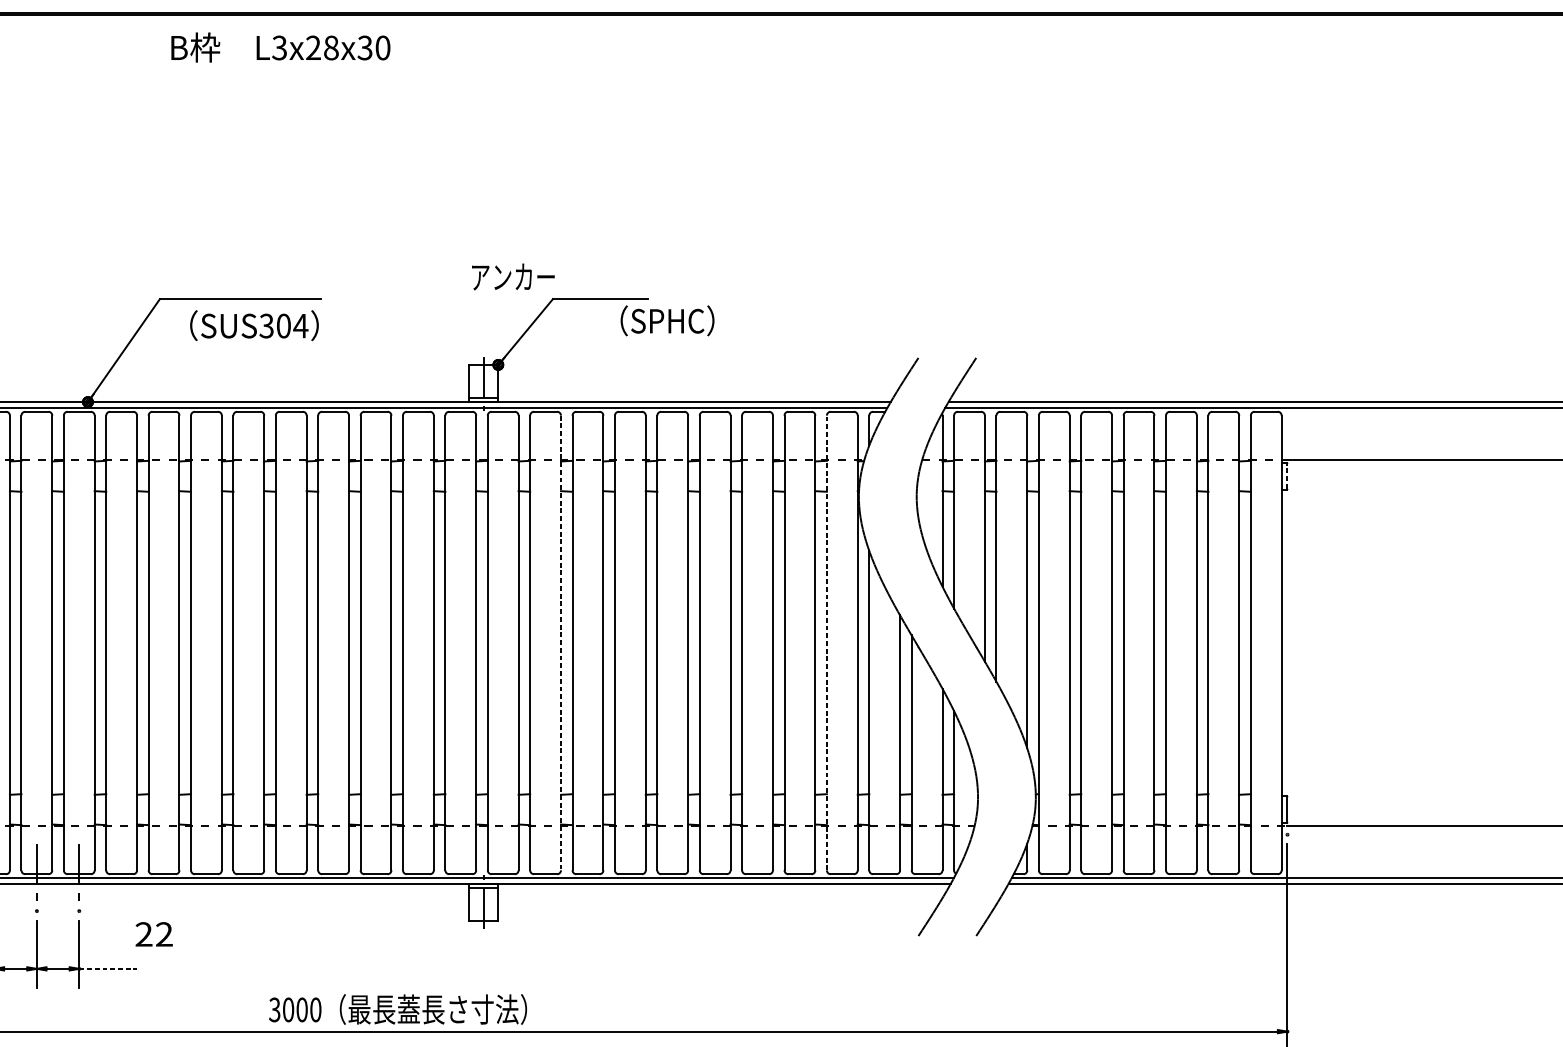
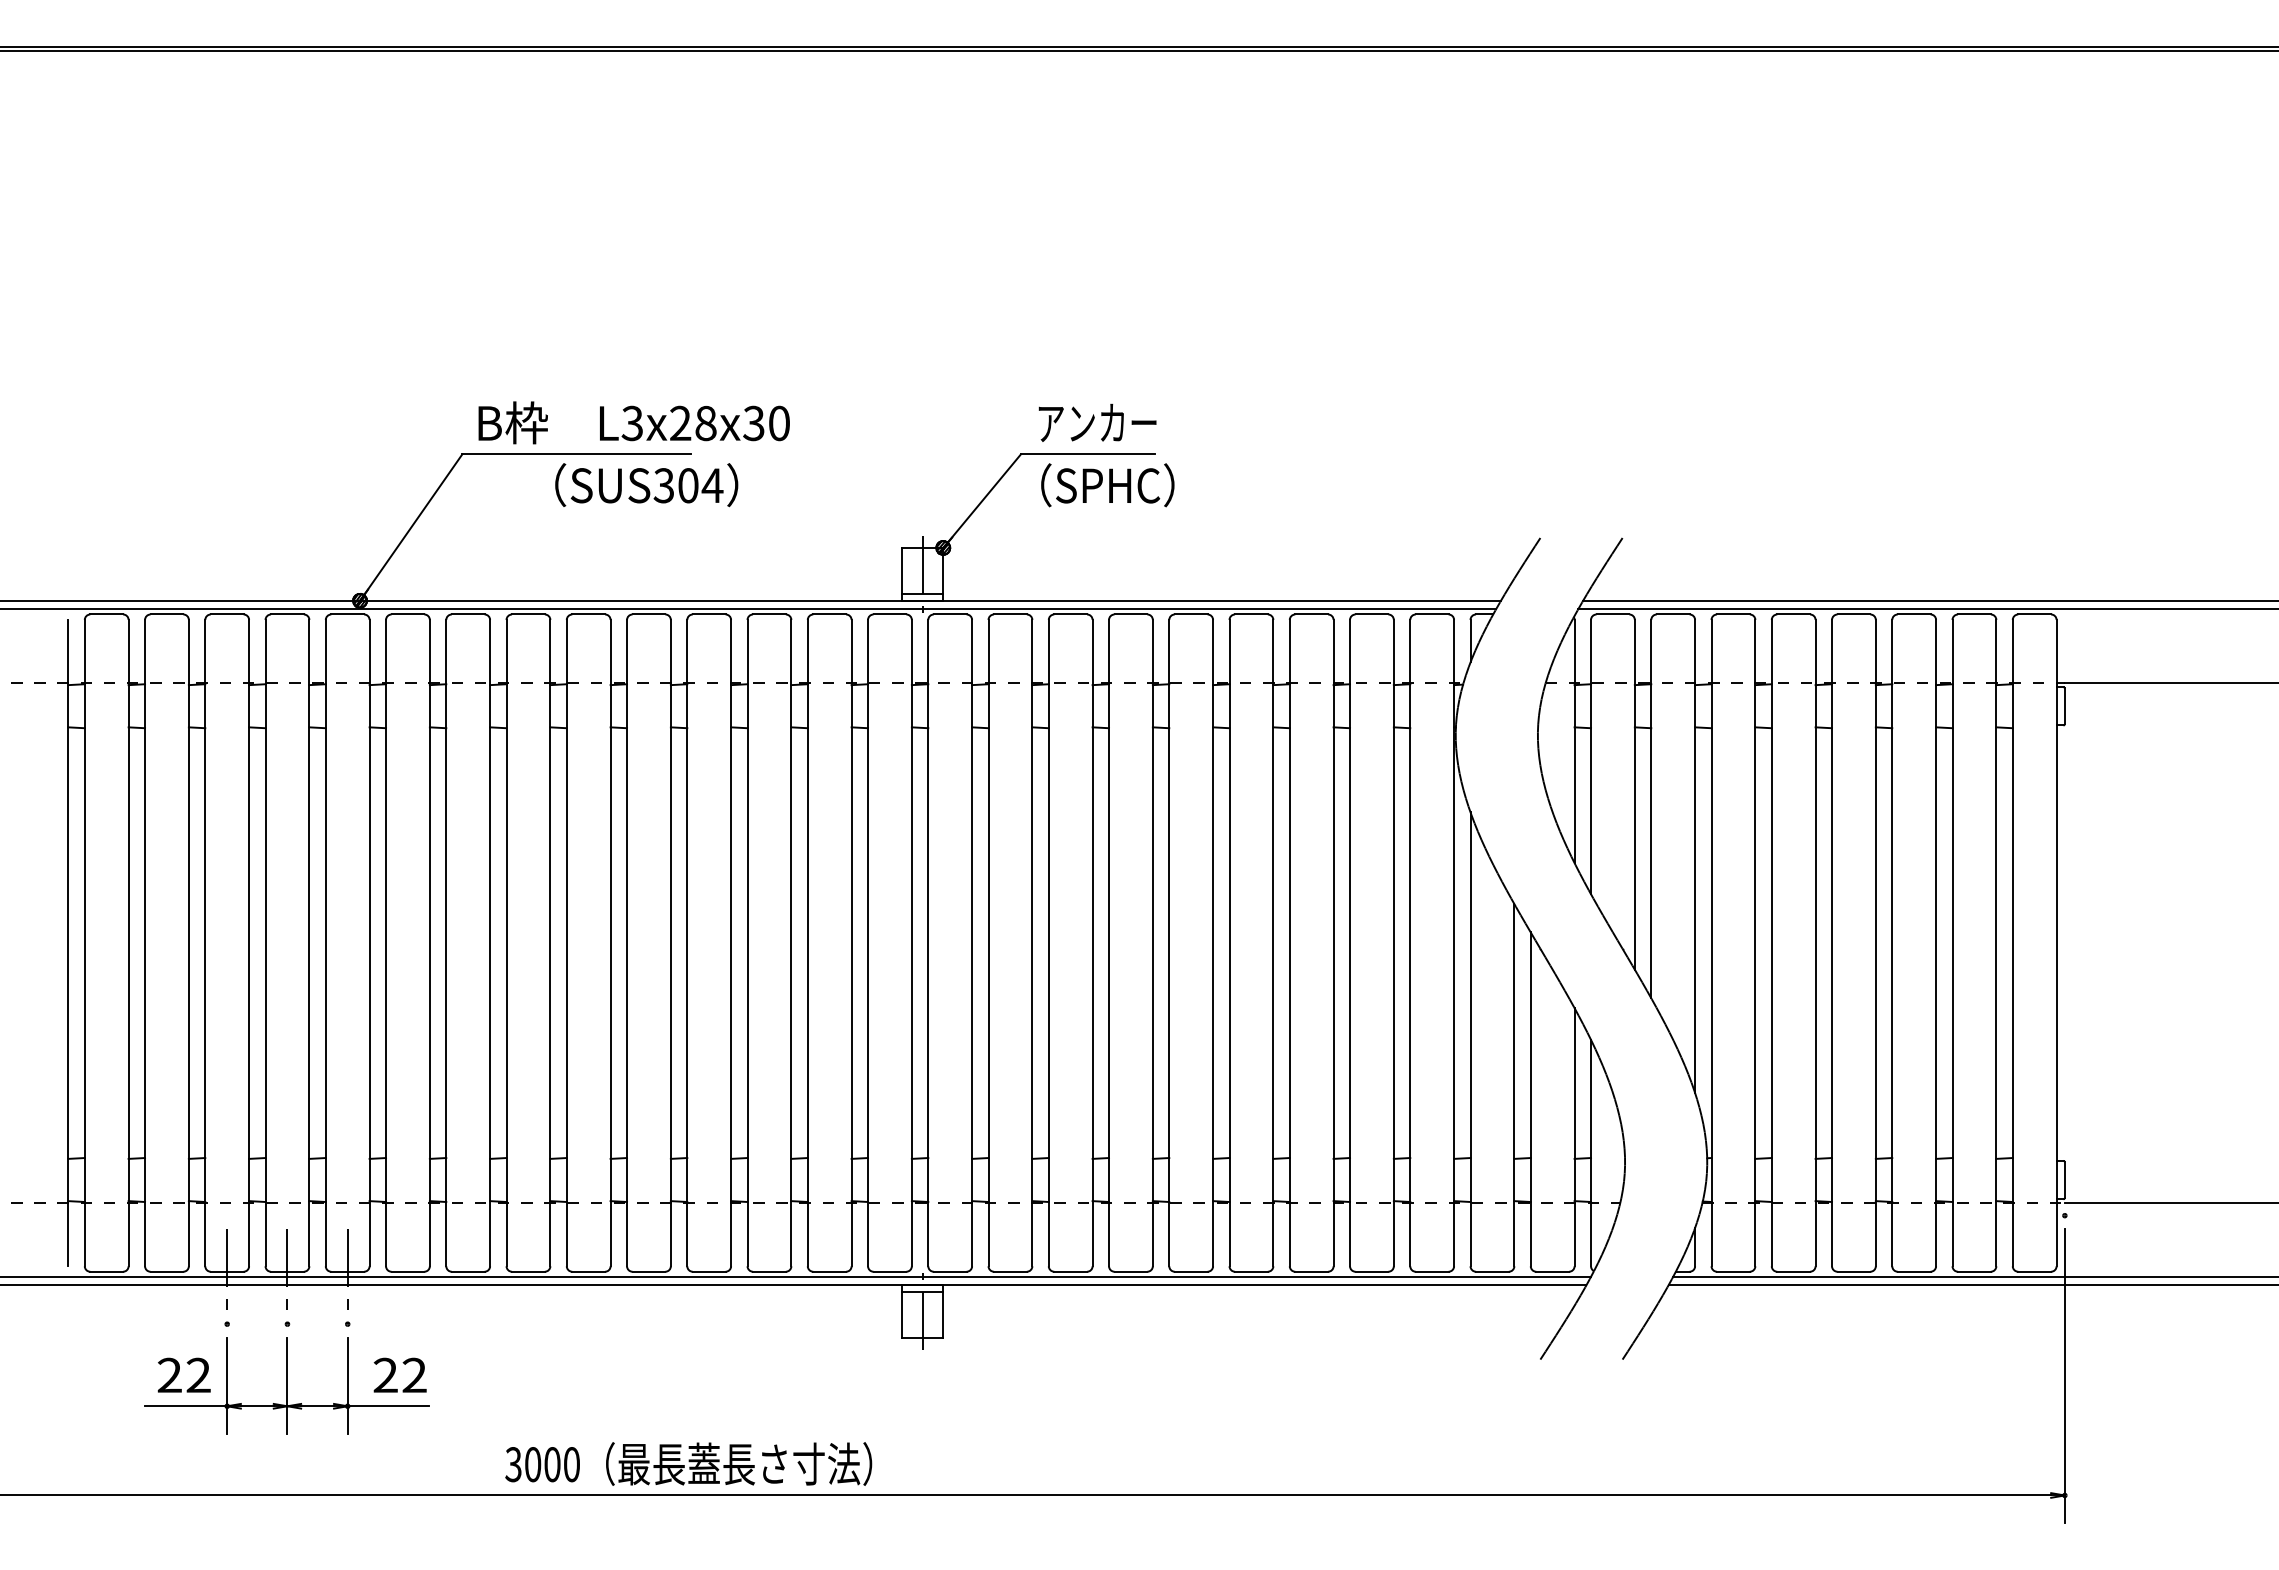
text: (280, 47) -> (633, 422), moved
text: (513, 276) -> (1097, 422), moved
text: (667, 321) -> (1107, 485), moved
text: (254, 325) -> (646, 485), moved
line: (1287, 476) -> (2064, 706), dashed -> solid
line: (827, 642) -> (1410, 942), dashed -> solid
line: (561, 643) -> (1032, 943), dashed -> solid
text: (153, 933) -> (399, 1374), moved
line: (107, 969) -> (388, 1406), dashed -> solid
text: (397, 1009) -> (688, 1463), moved

